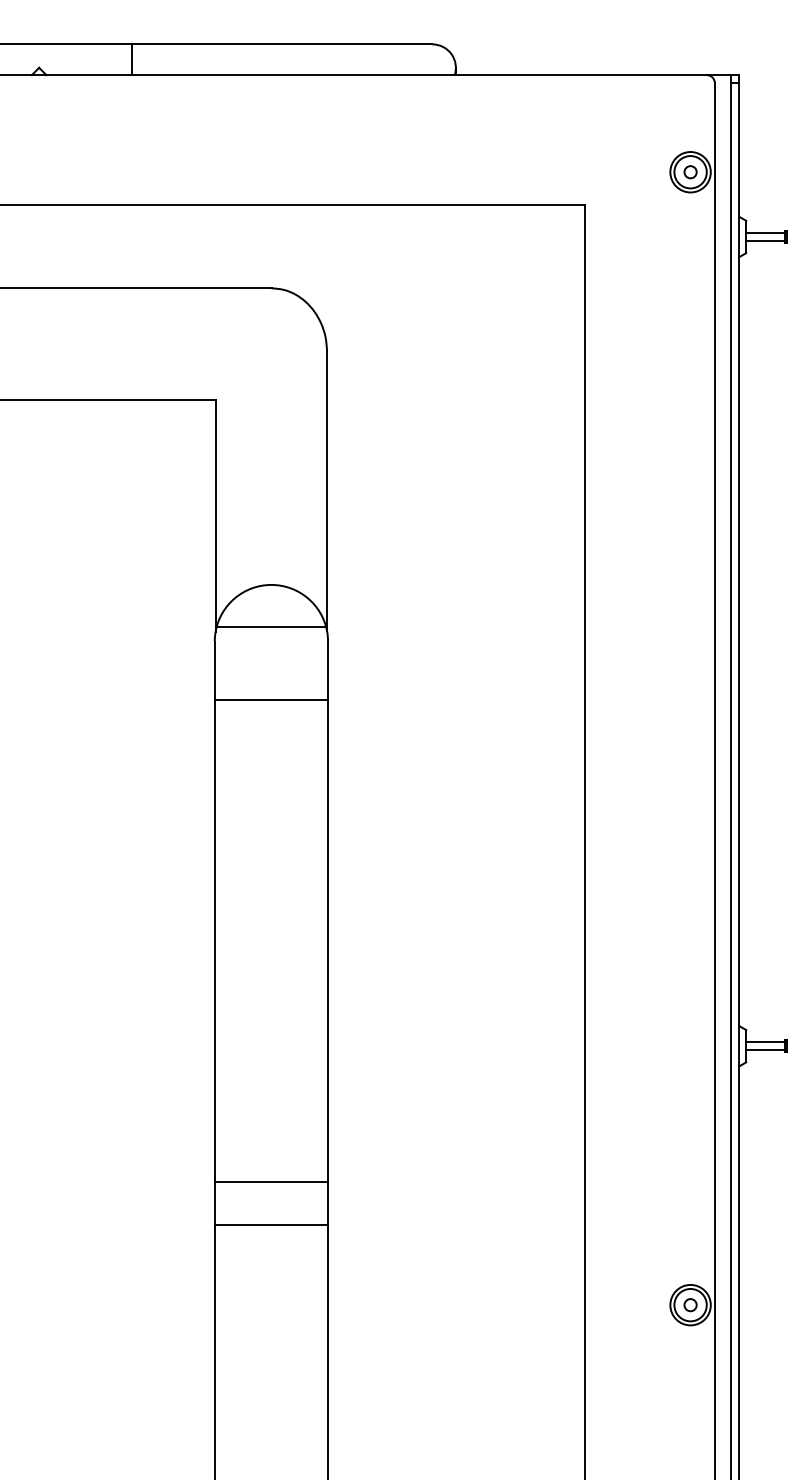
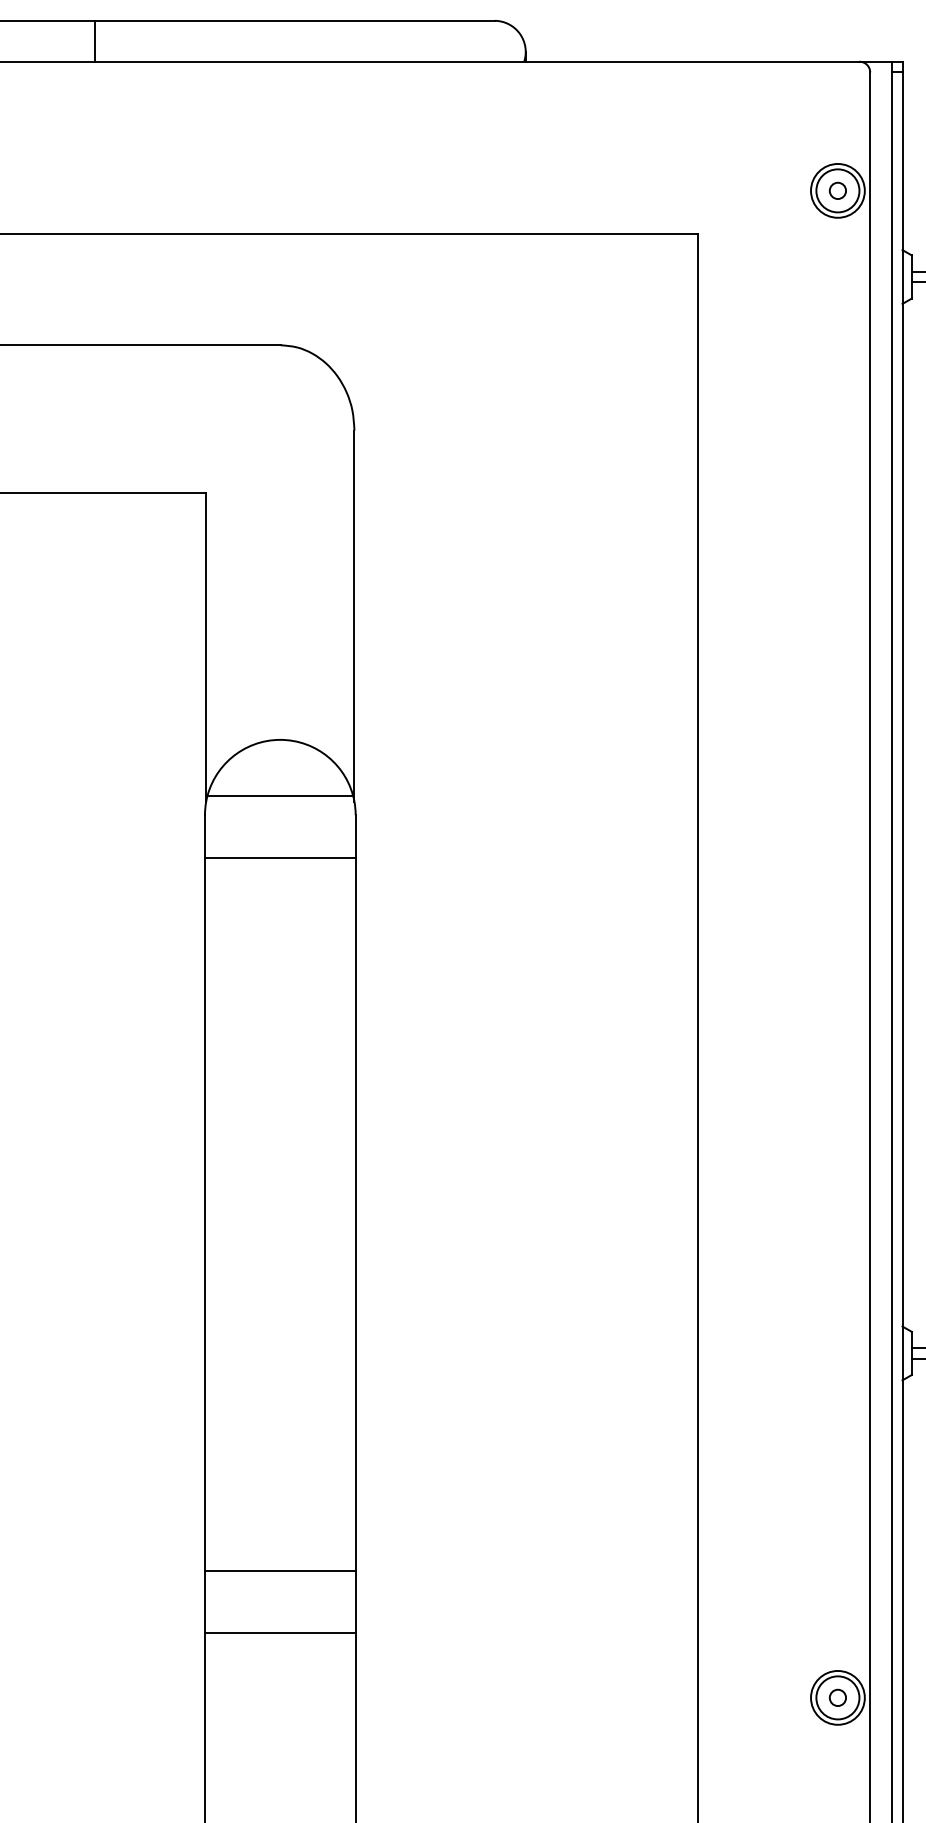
line: (271, 699) -> (280, 857), moved
line: (271, 1181) -> (280, 1570), moved
line: (271, 1224) -> (280, 1633), moved

